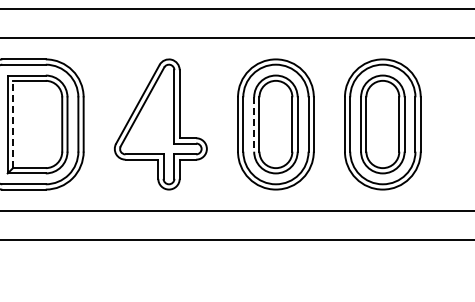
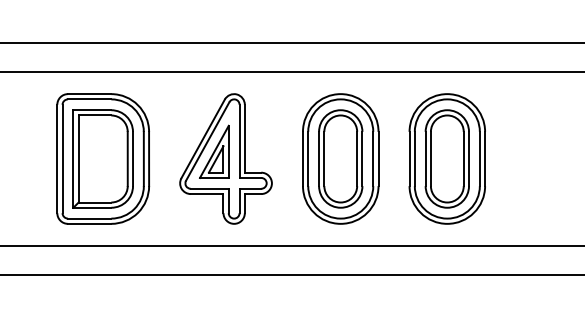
part: (149, 116) -> (214, 151), added
line: (12, 124) -> (78, 158), dashed -> solid
line: (254, 125) -> (319, 159), dashed -> solid

